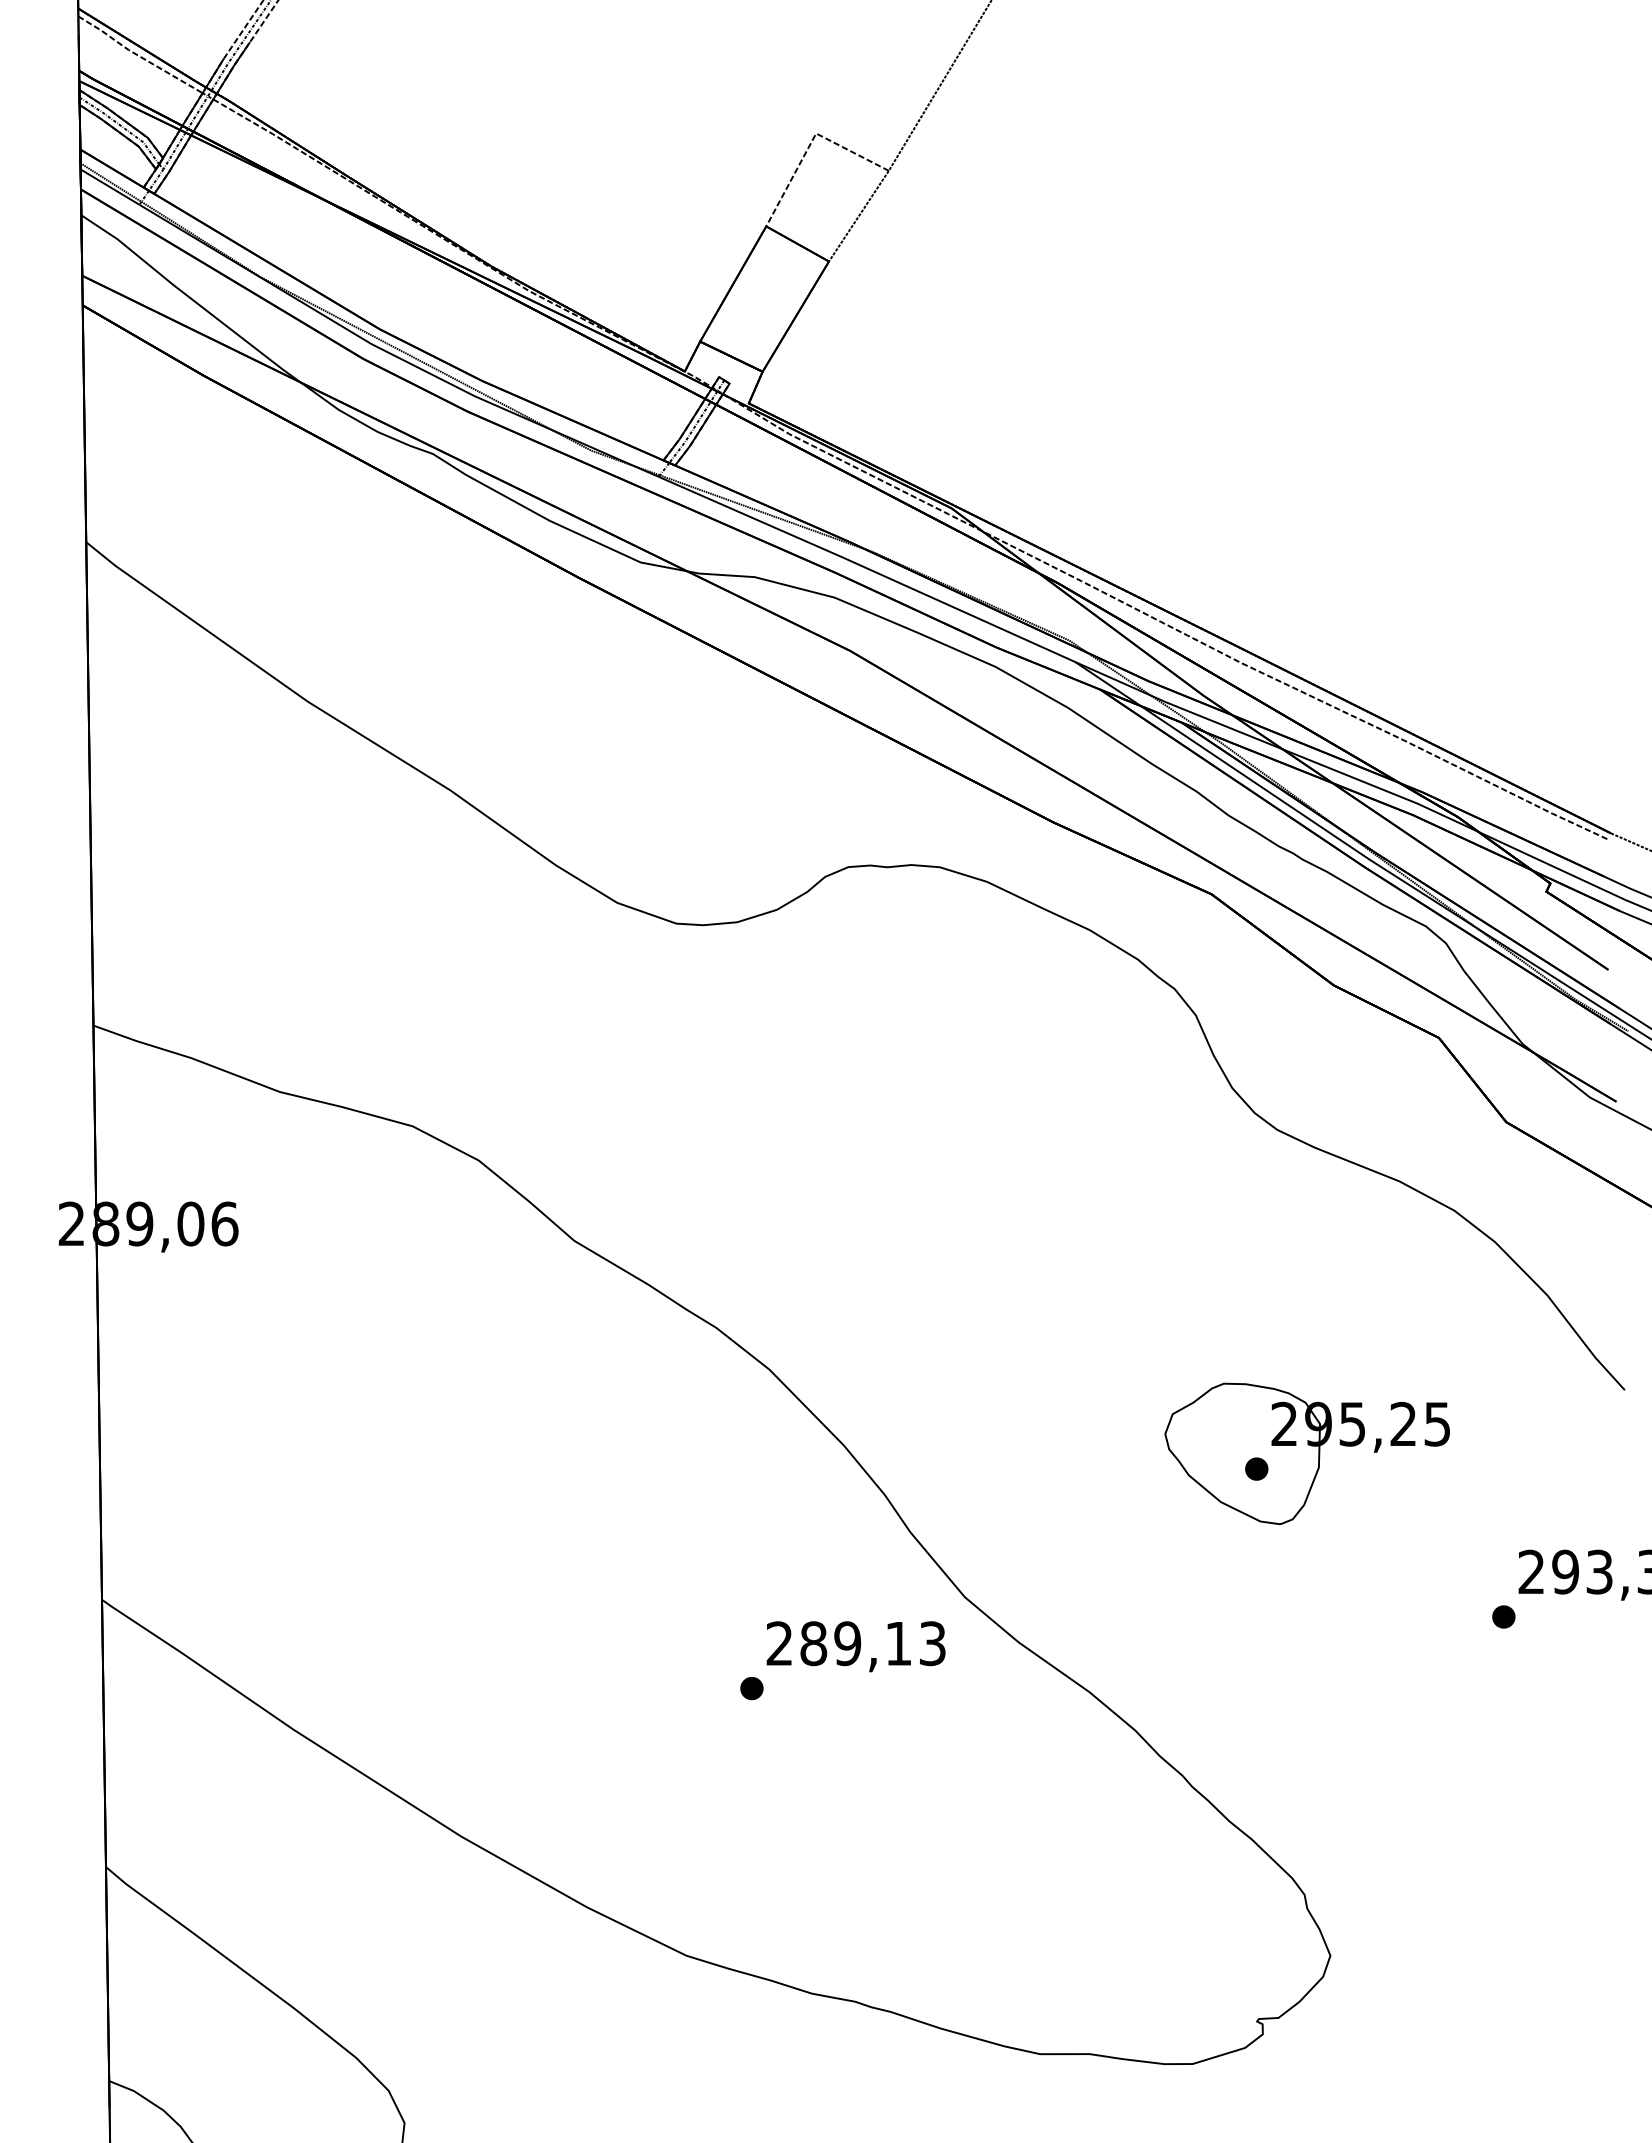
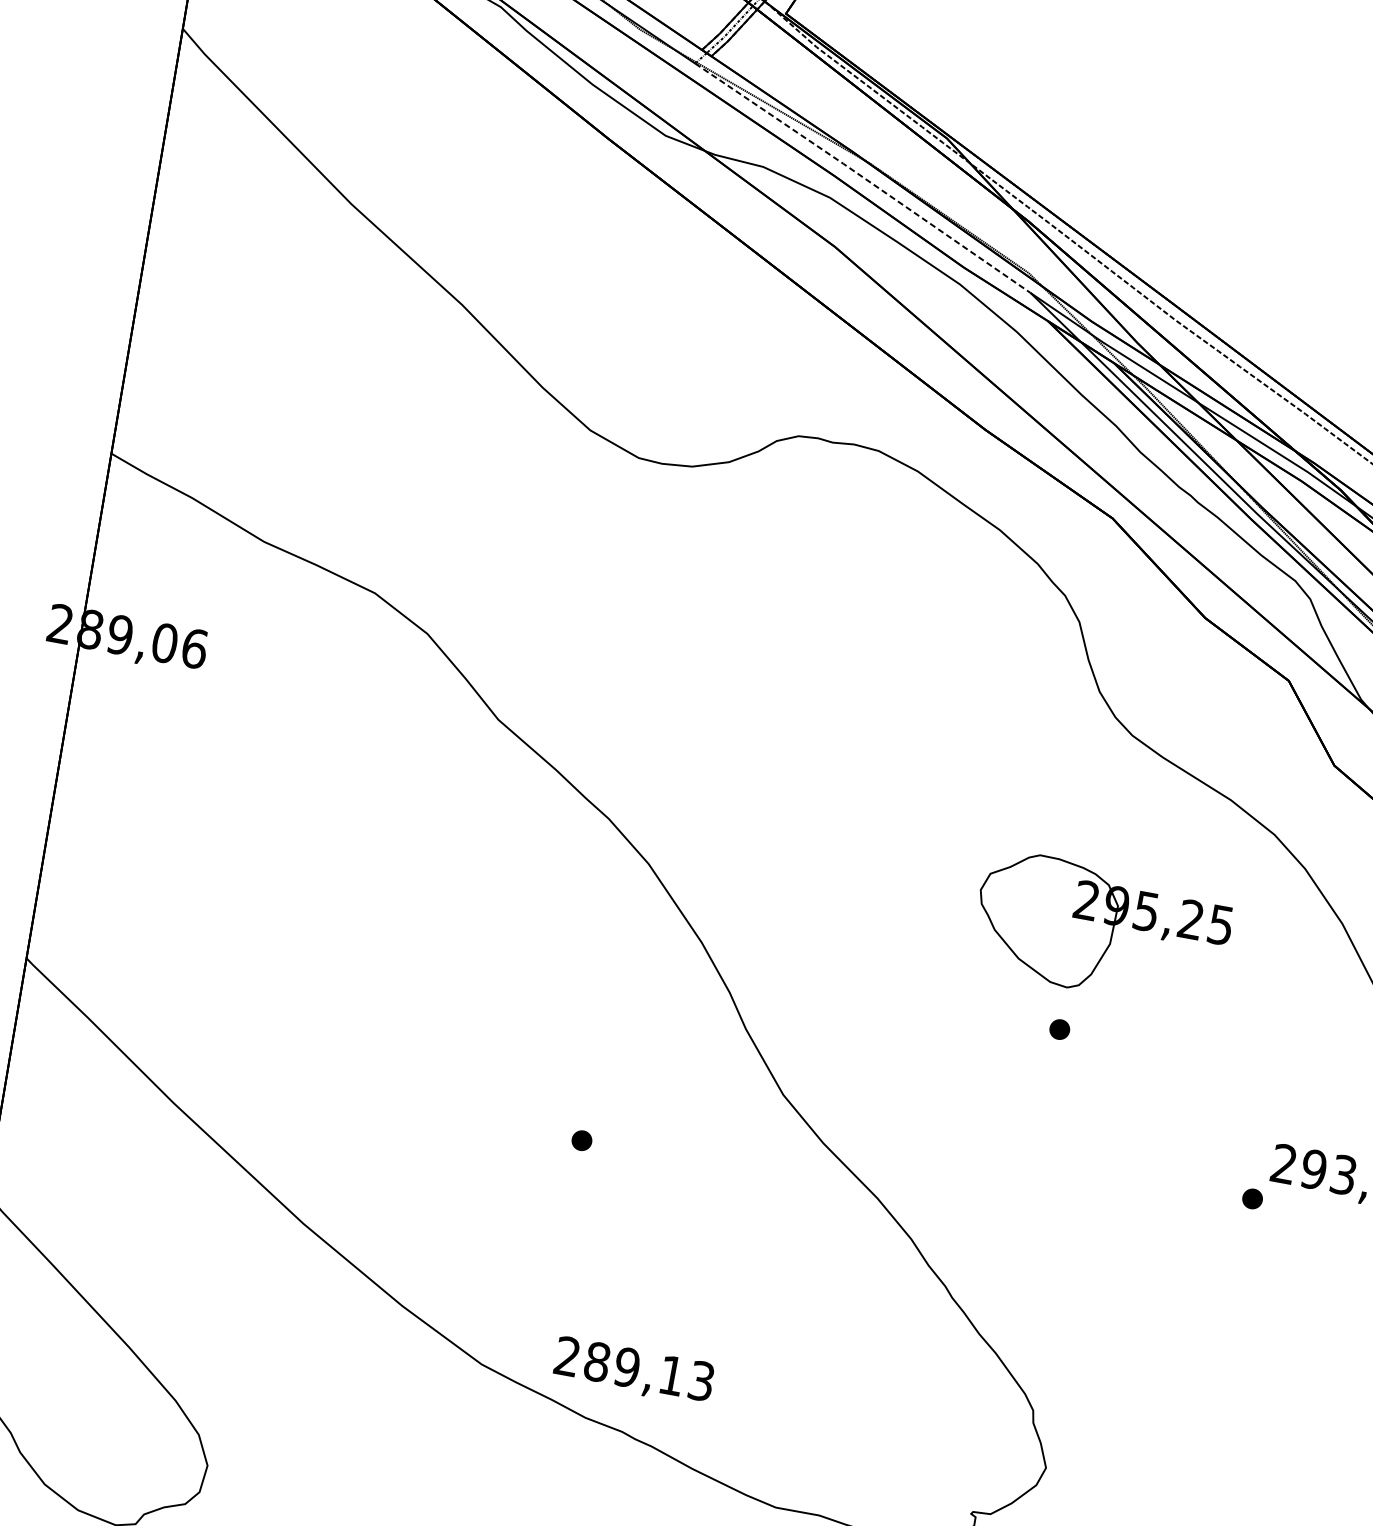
line: (867, 568) -> (863, 177), solid -> dashed
part: (1306, 1453) -> (1101, 929), moved
text: (855, 1646) -> (633, 1371), moved

